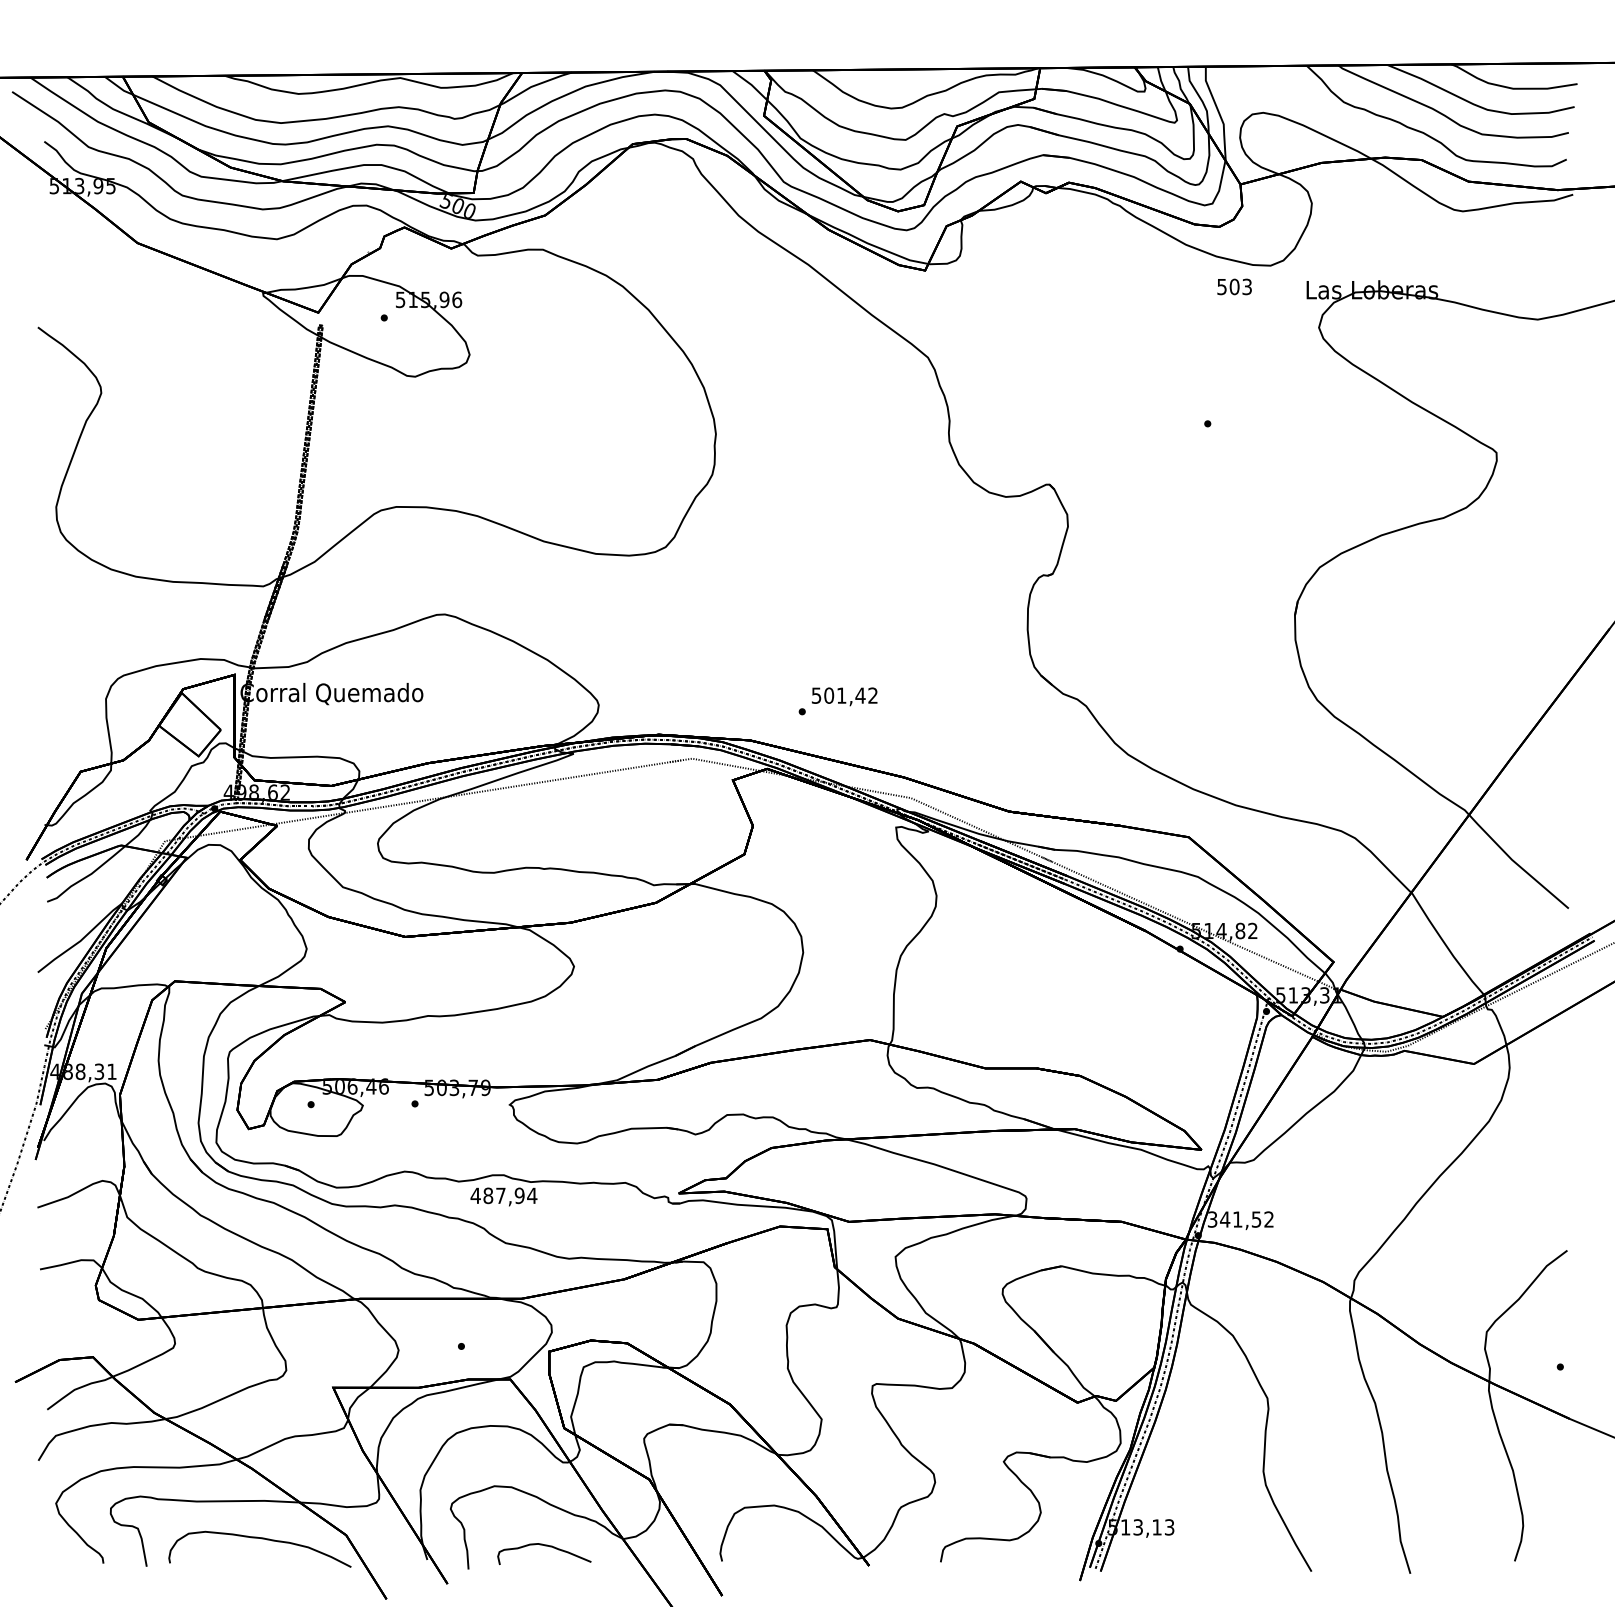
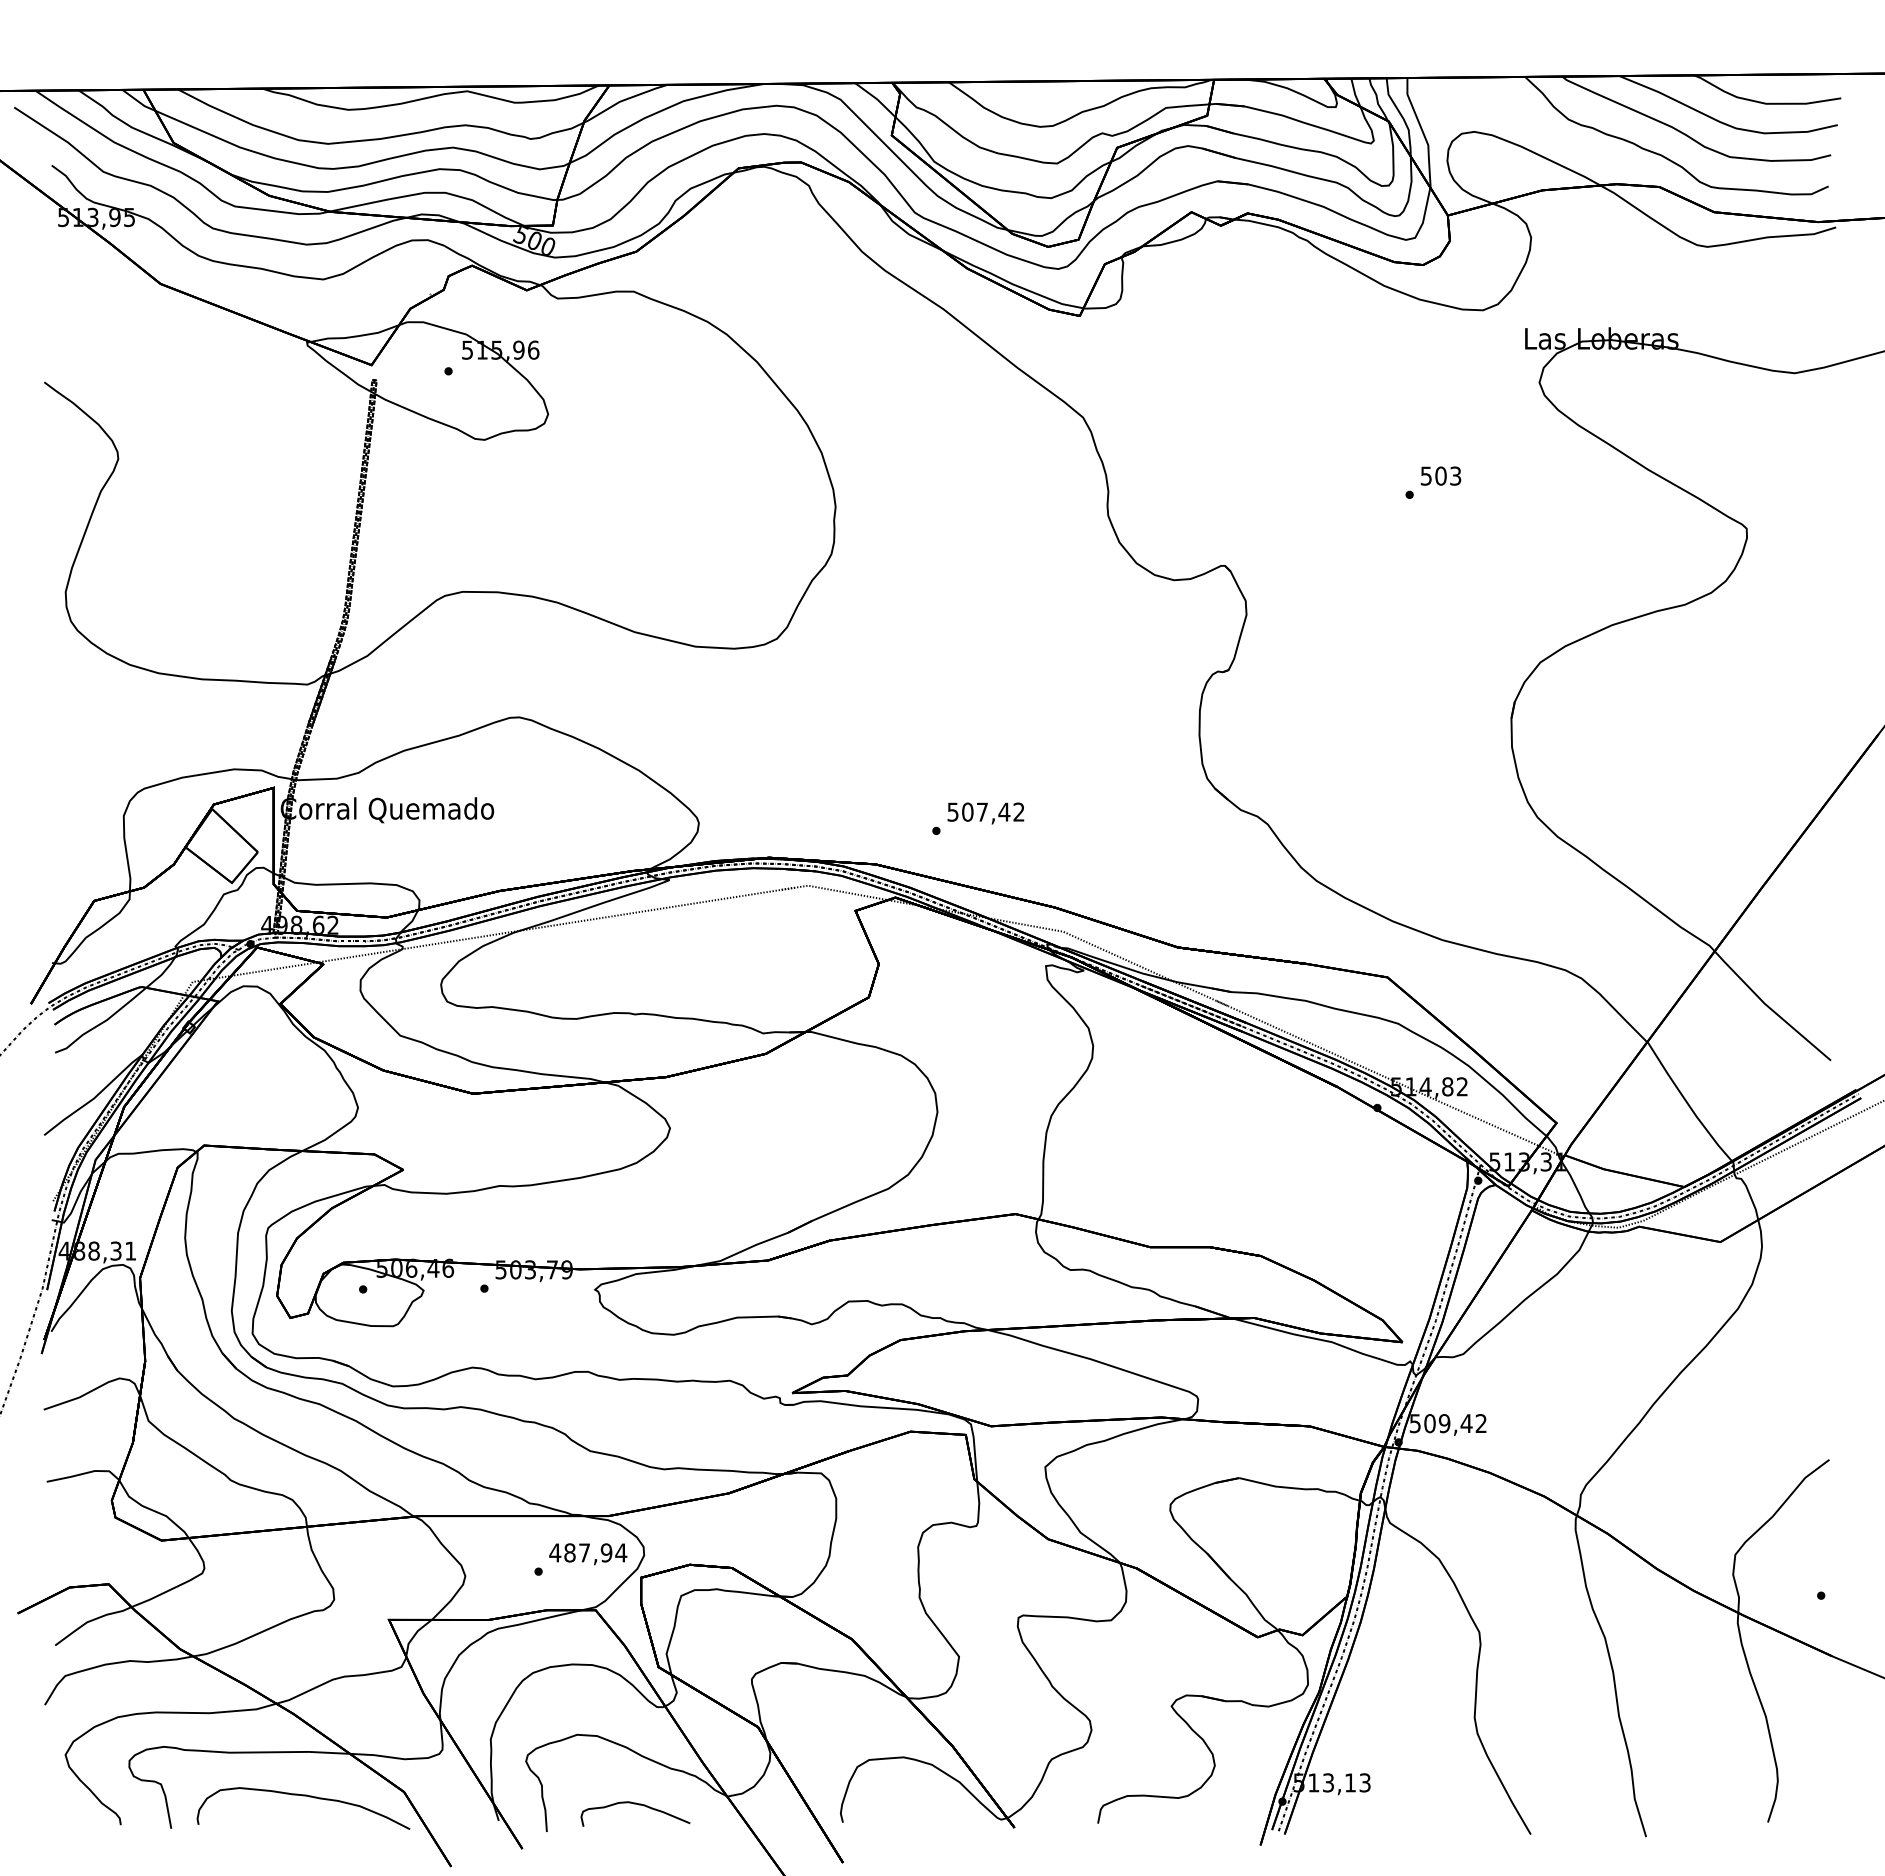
text: (1234, 286) -> (1440, 475), moved
text: (841, 695) -> (982, 811), 501,42 -> 507,42
text: (504, 1197) -> (588, 1554), moved
text: (1235, 1219) -> (1441, 1423), 341,52 -> 509,42

